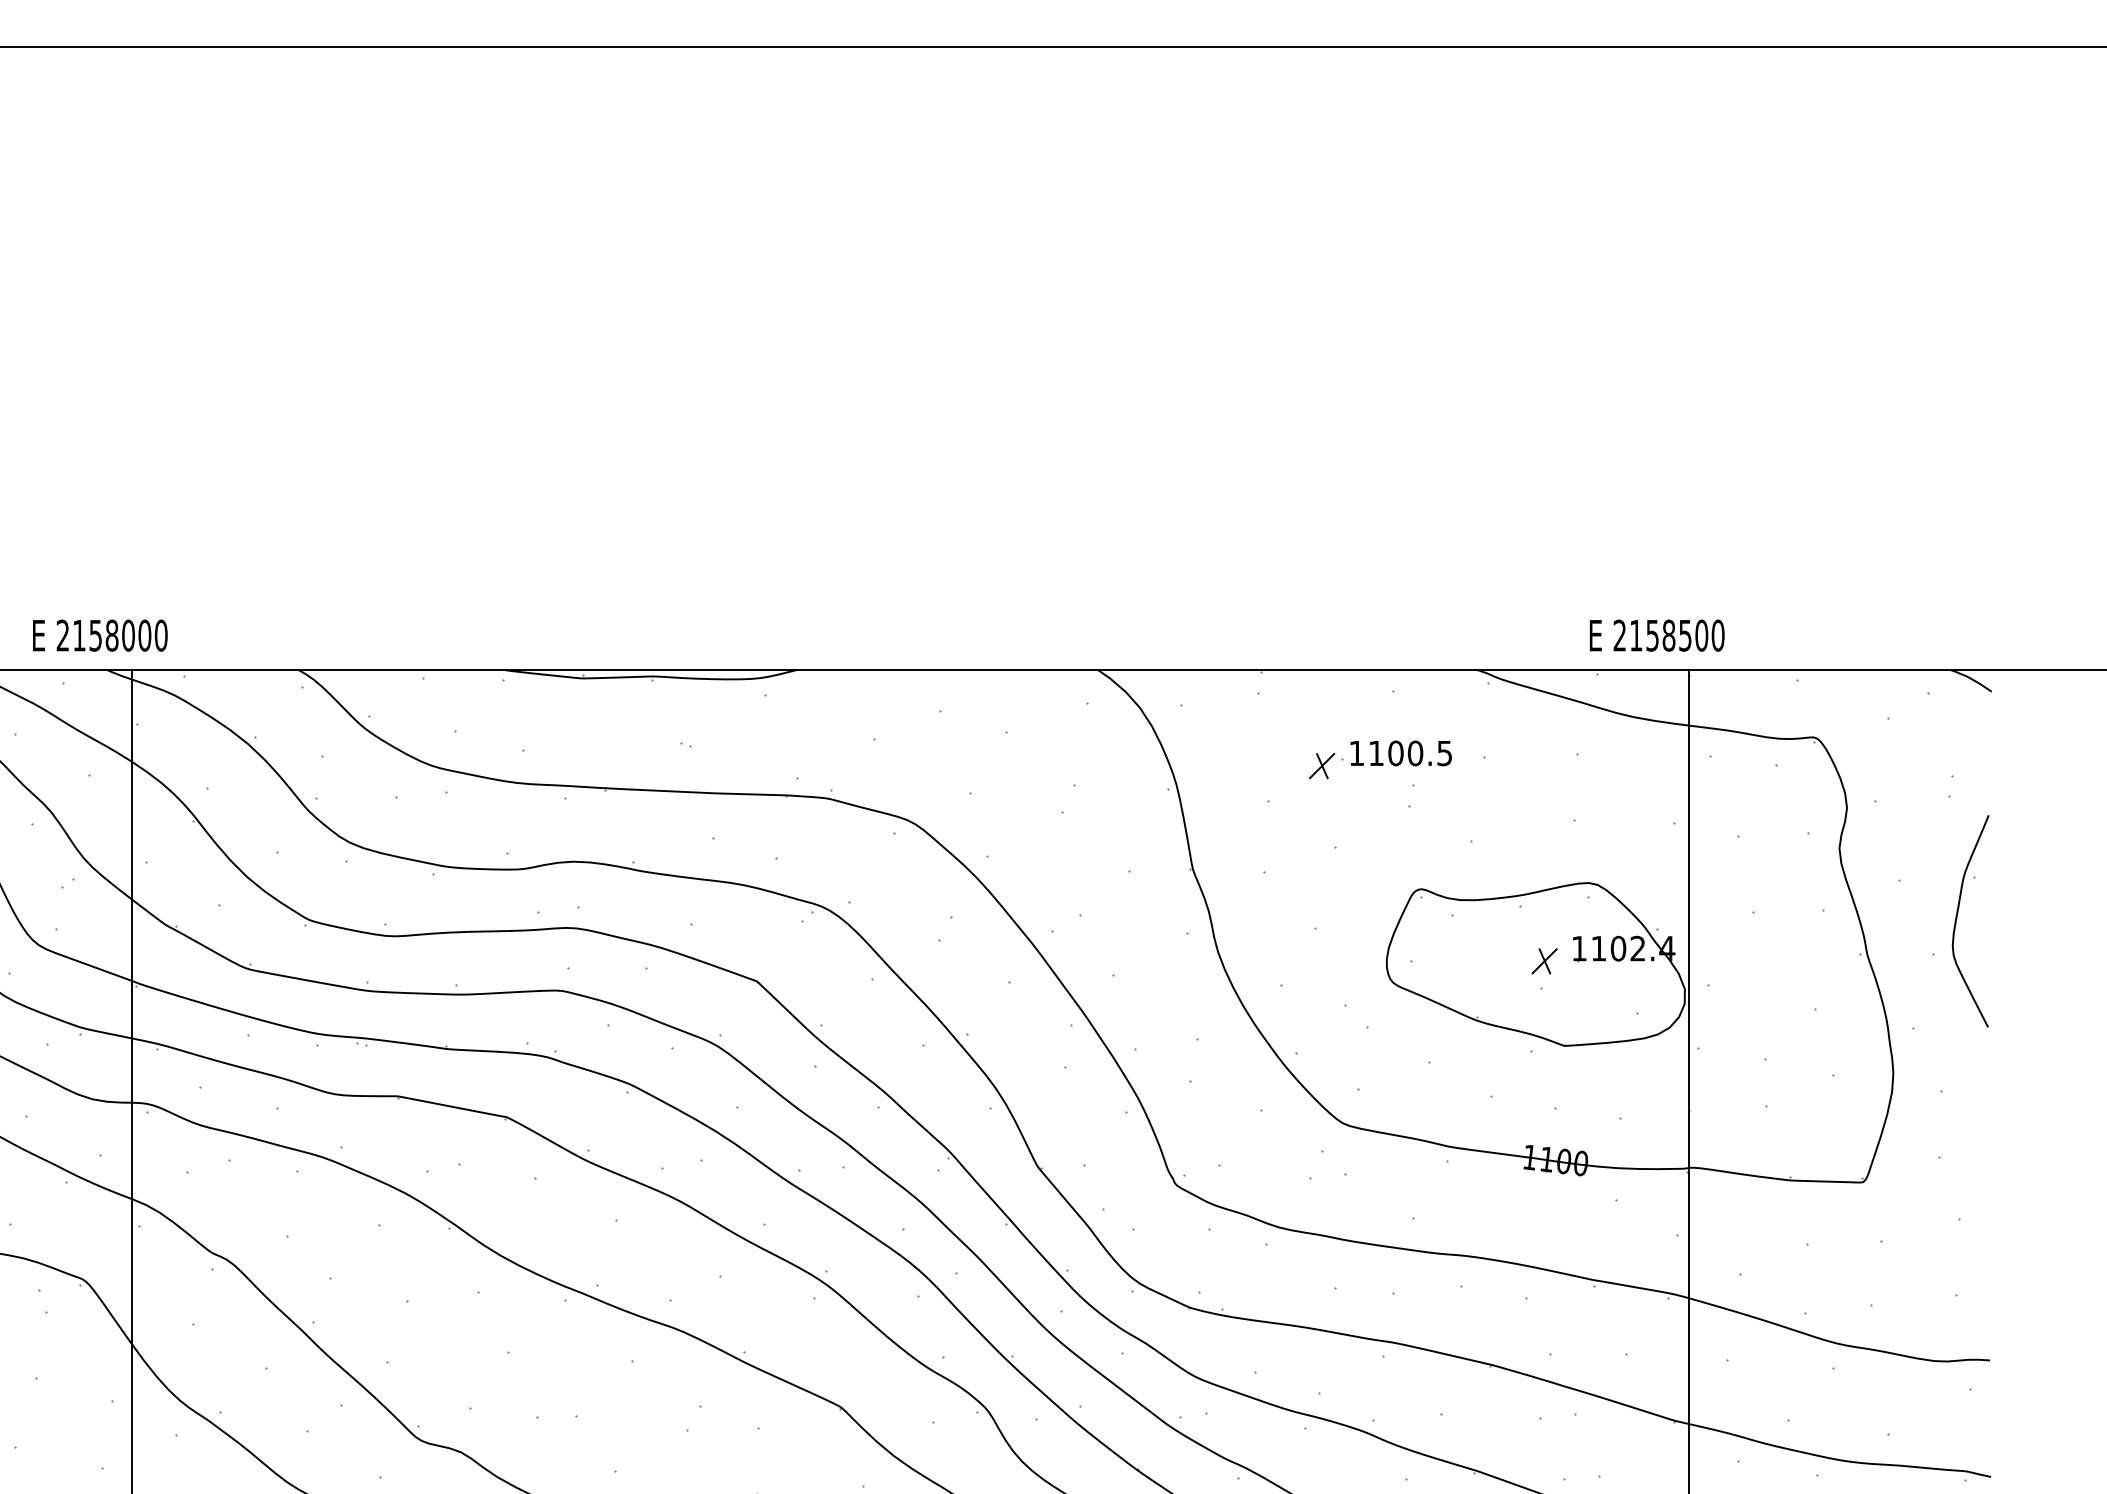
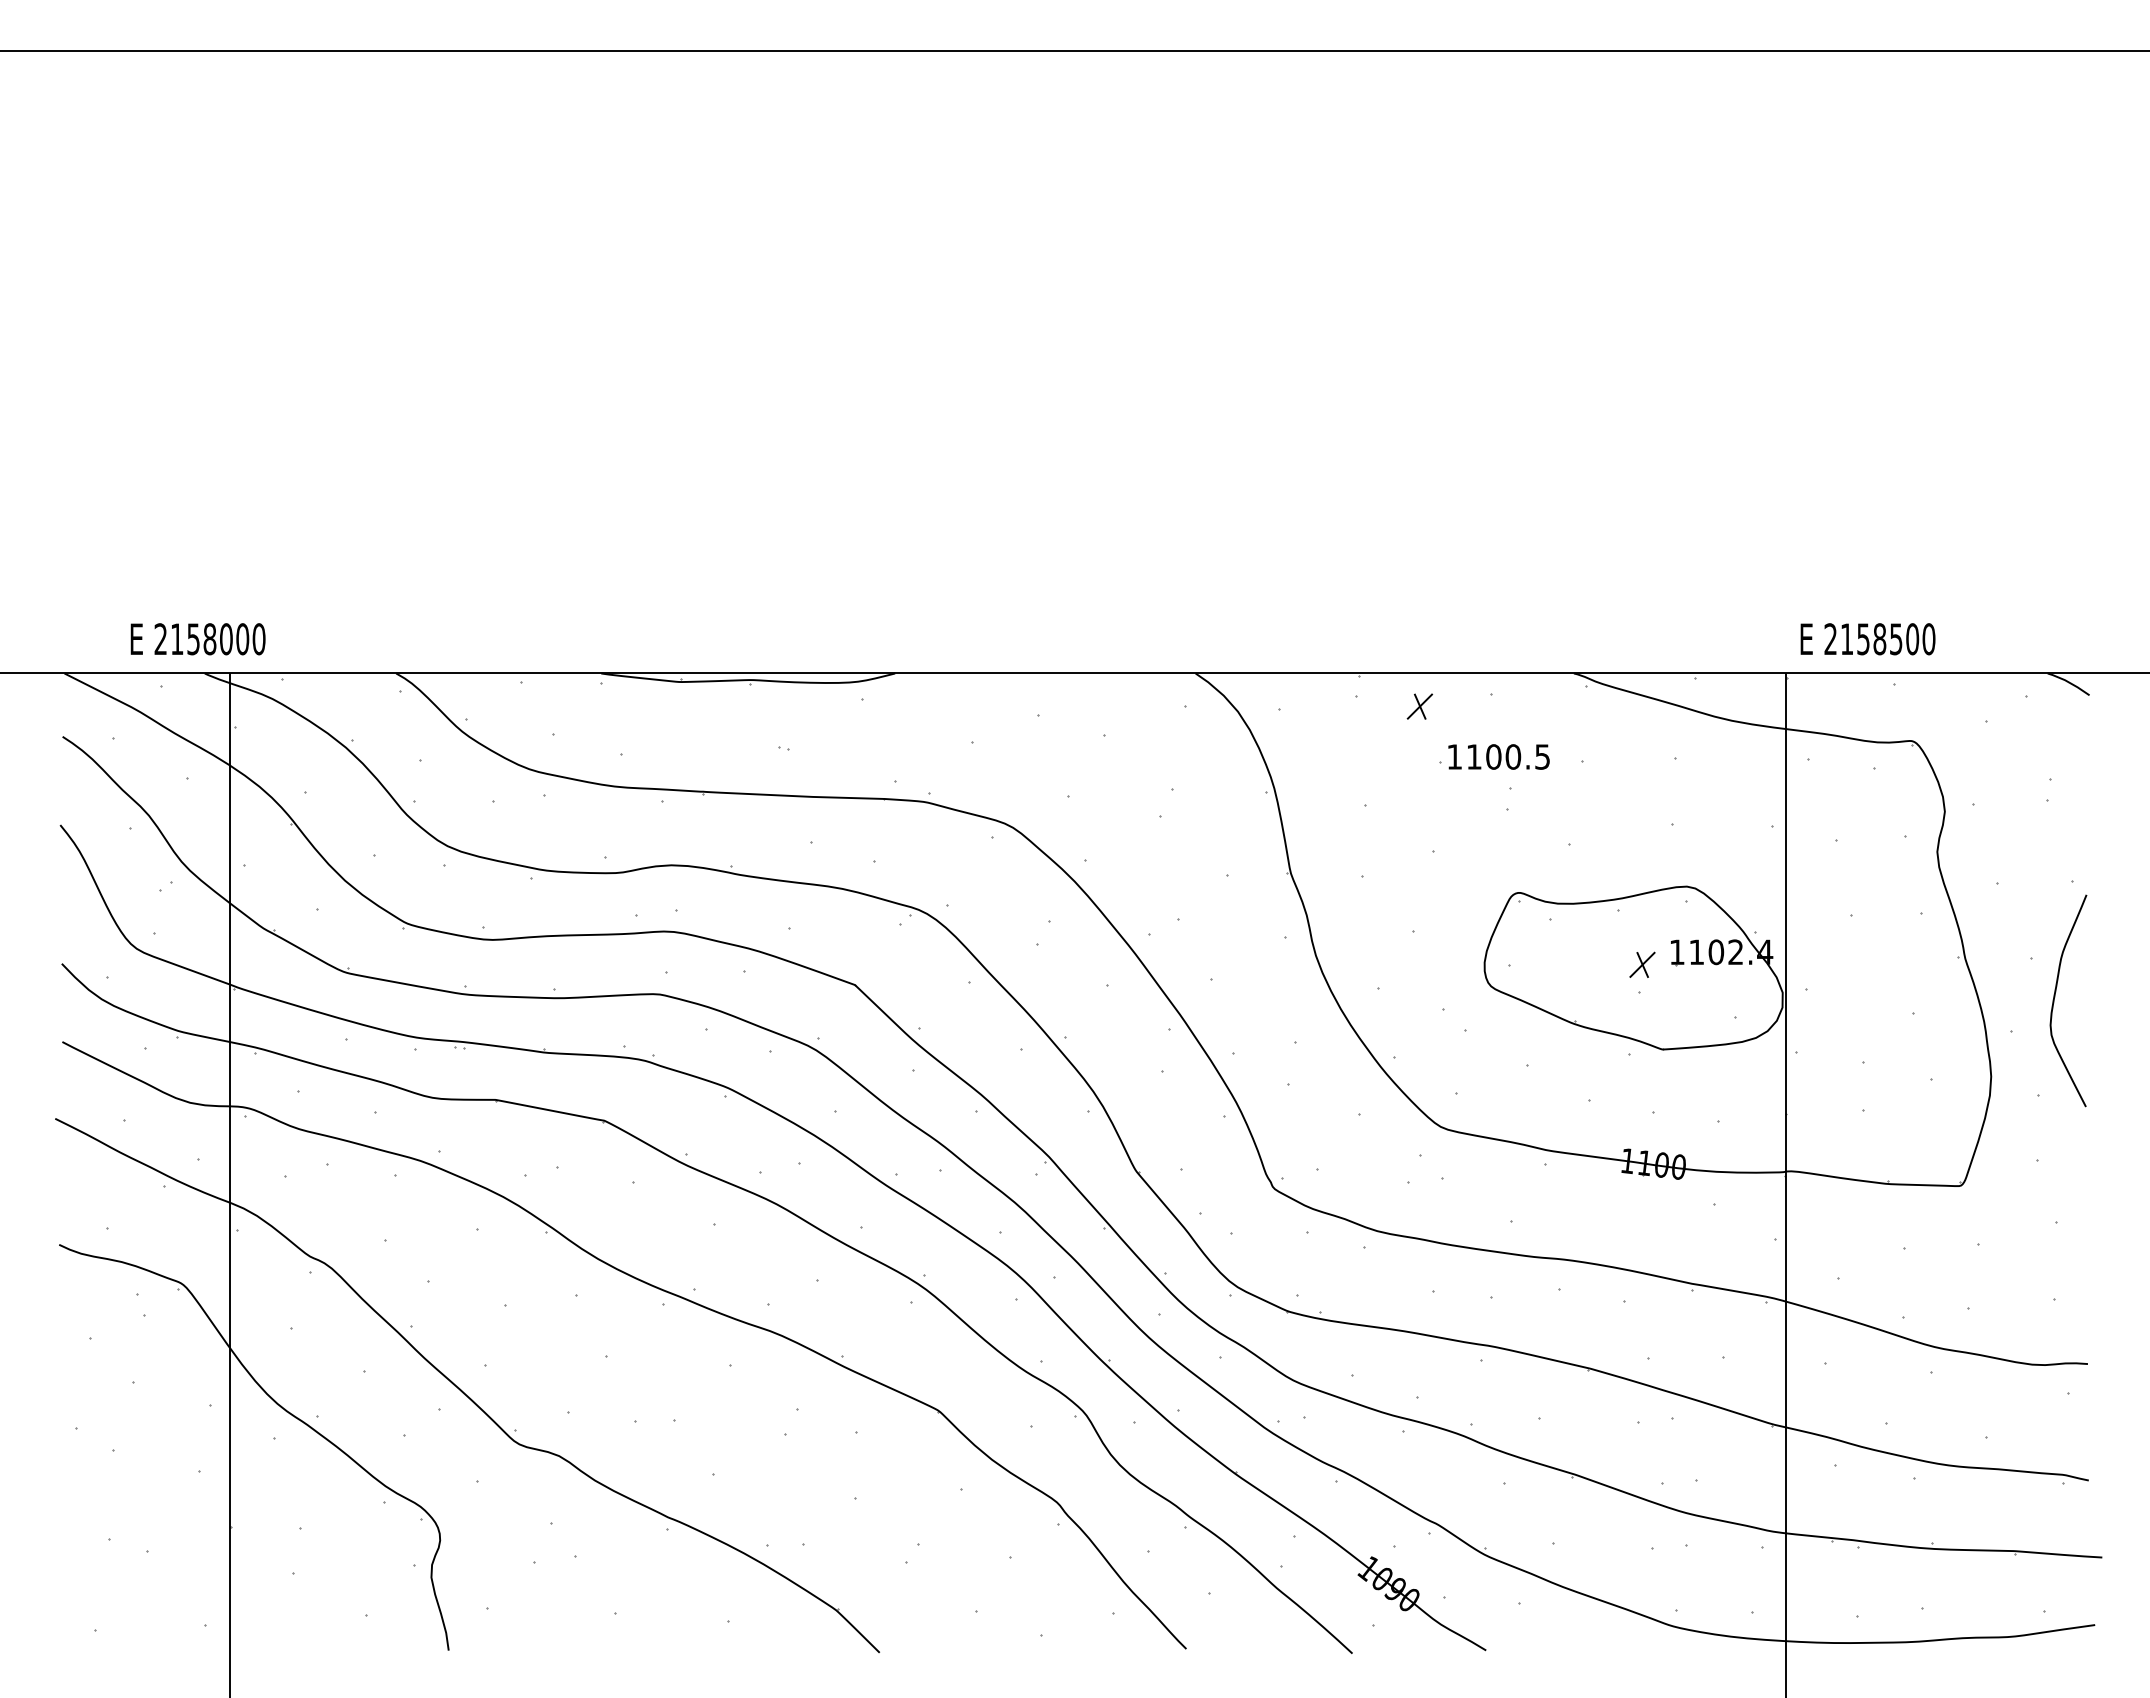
text: (1656, 635) -> (1867, 639), moved
part: (1321, 765) -> (1419, 706), moved
curve: (1957, 917) -> (2055, 997), moved

